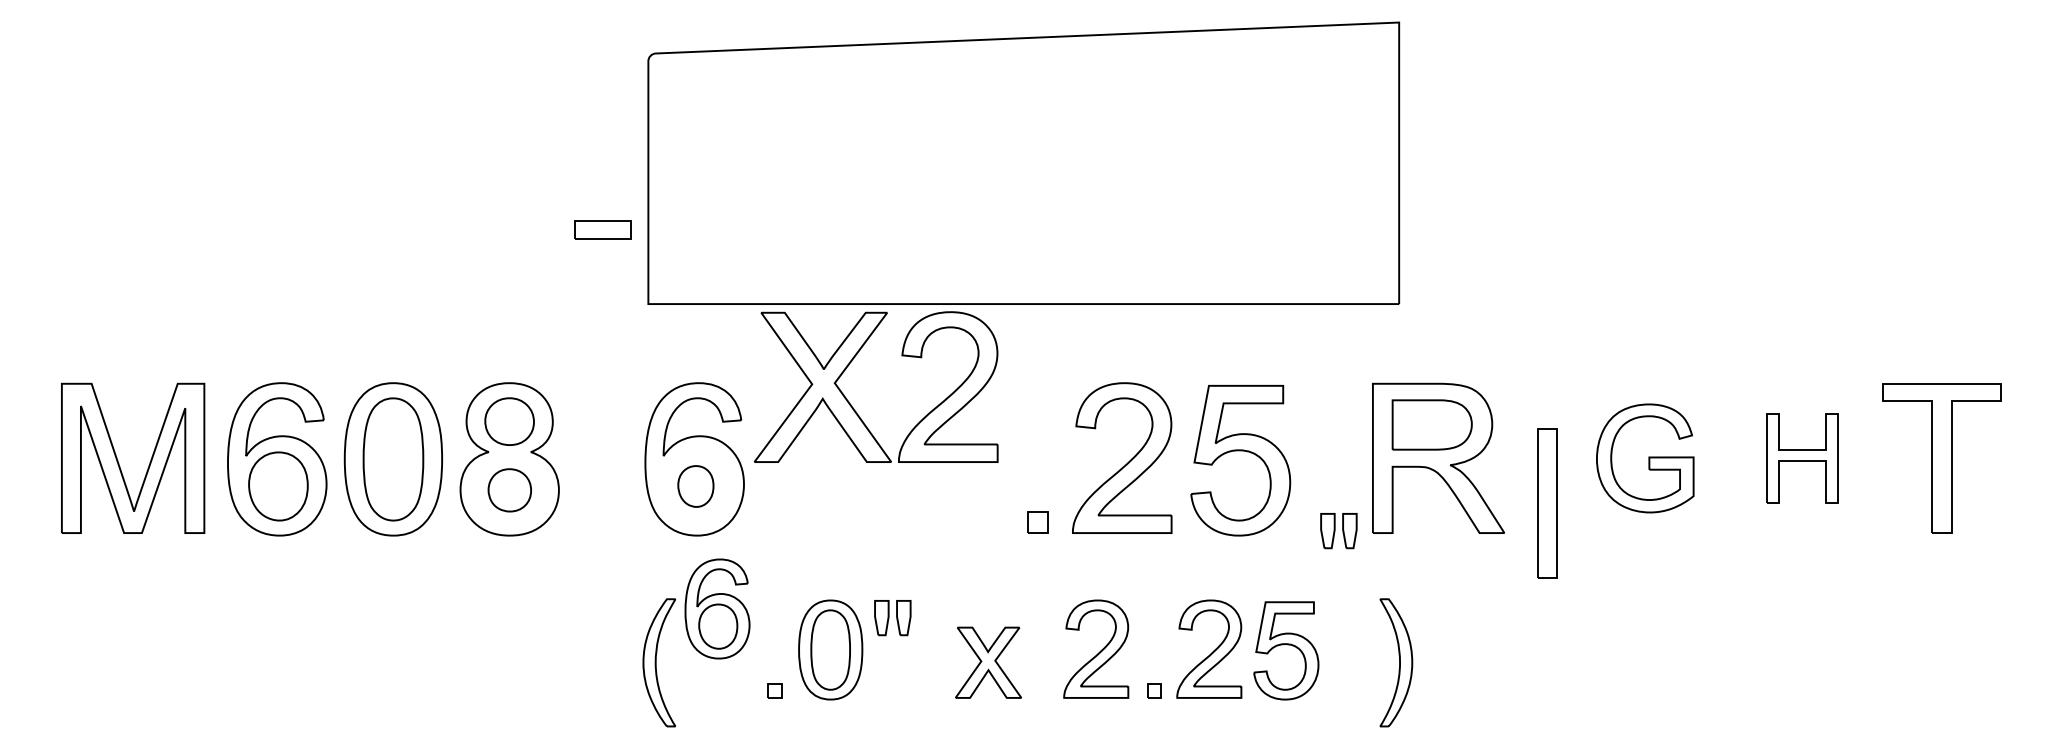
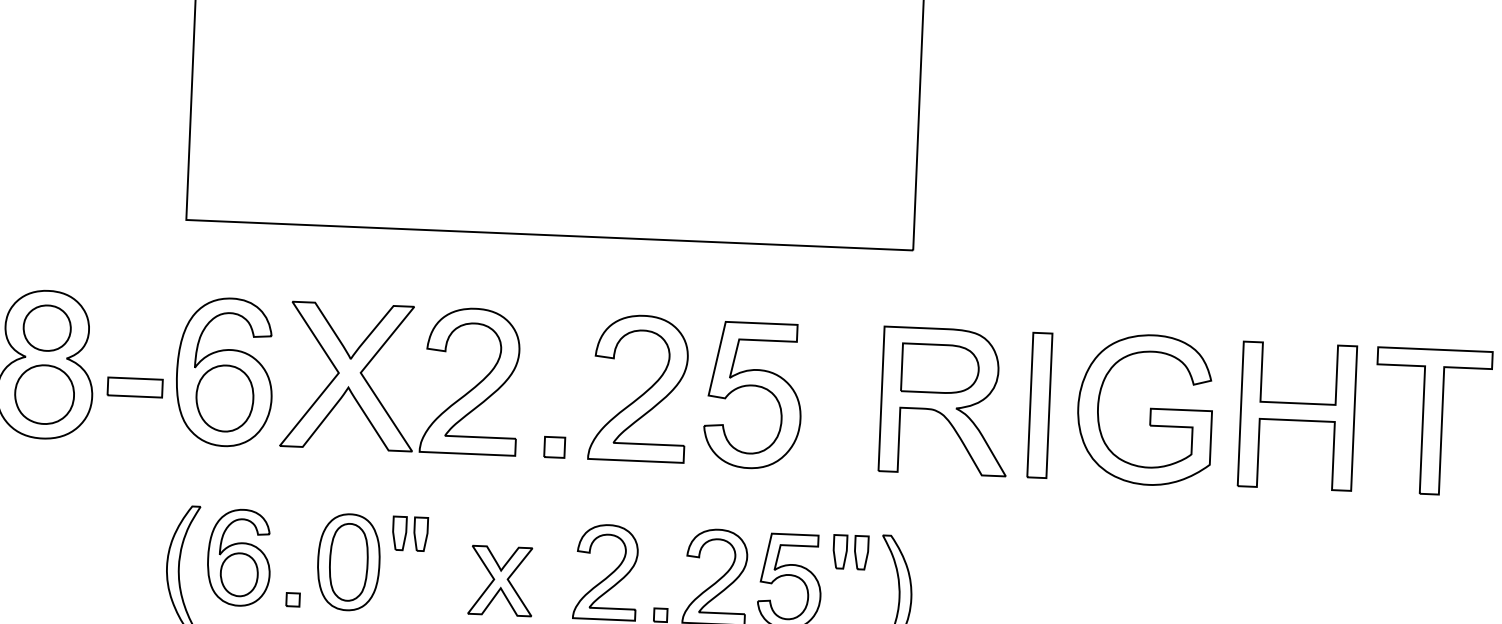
part: (602, 229) -> (134, 386), moved
part: (851, 404) -> (376, 394), moved
part: (1645, 458) -> (1145, 409), size x1.43
part: (1802, 458) -> (1297, 416), size x1.67
part: (695, 486) -> (224, 398), size x1.67
part: (509, 490) -> (44, 394), size x1.43
part: (1547, 503) -> (1039, 405), moved
part: (1338, 531) -> (850, 552), moved
part: (717, 608) -> (239, 557), moved

